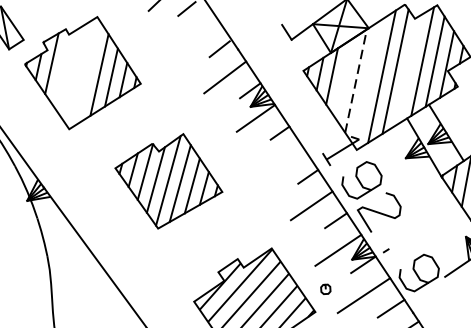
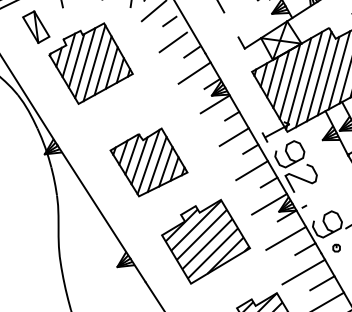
line: (192, 37) -> (172, 42), added
line: (408, 69) -> (328, 75), added
line: (62, 70) -> (76, 60), added
line: (87, 72) -> (94, 63), added
line: (75, 73) -> (85, 63), added
line: (344, 78) -> (281, 79), added
line: (355, 80) -> (289, 81), dashed -> solid
line: (367, 82) -> (298, 83), added
line: (283, 162) -> (233, 137), added
part: (168, 181) -> (148, 162), moved
curve: (325, 288) -> (336, 247), moved

